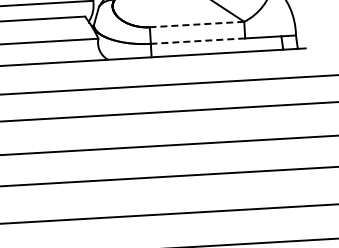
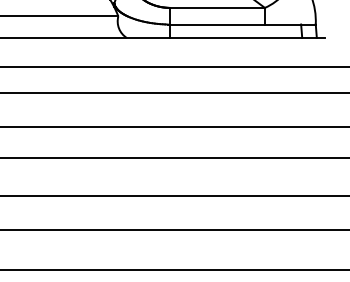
line: (196, 24) -> (217, 7), dashed -> solid
line: (197, 41) -> (217, 24), dashed -> solid

